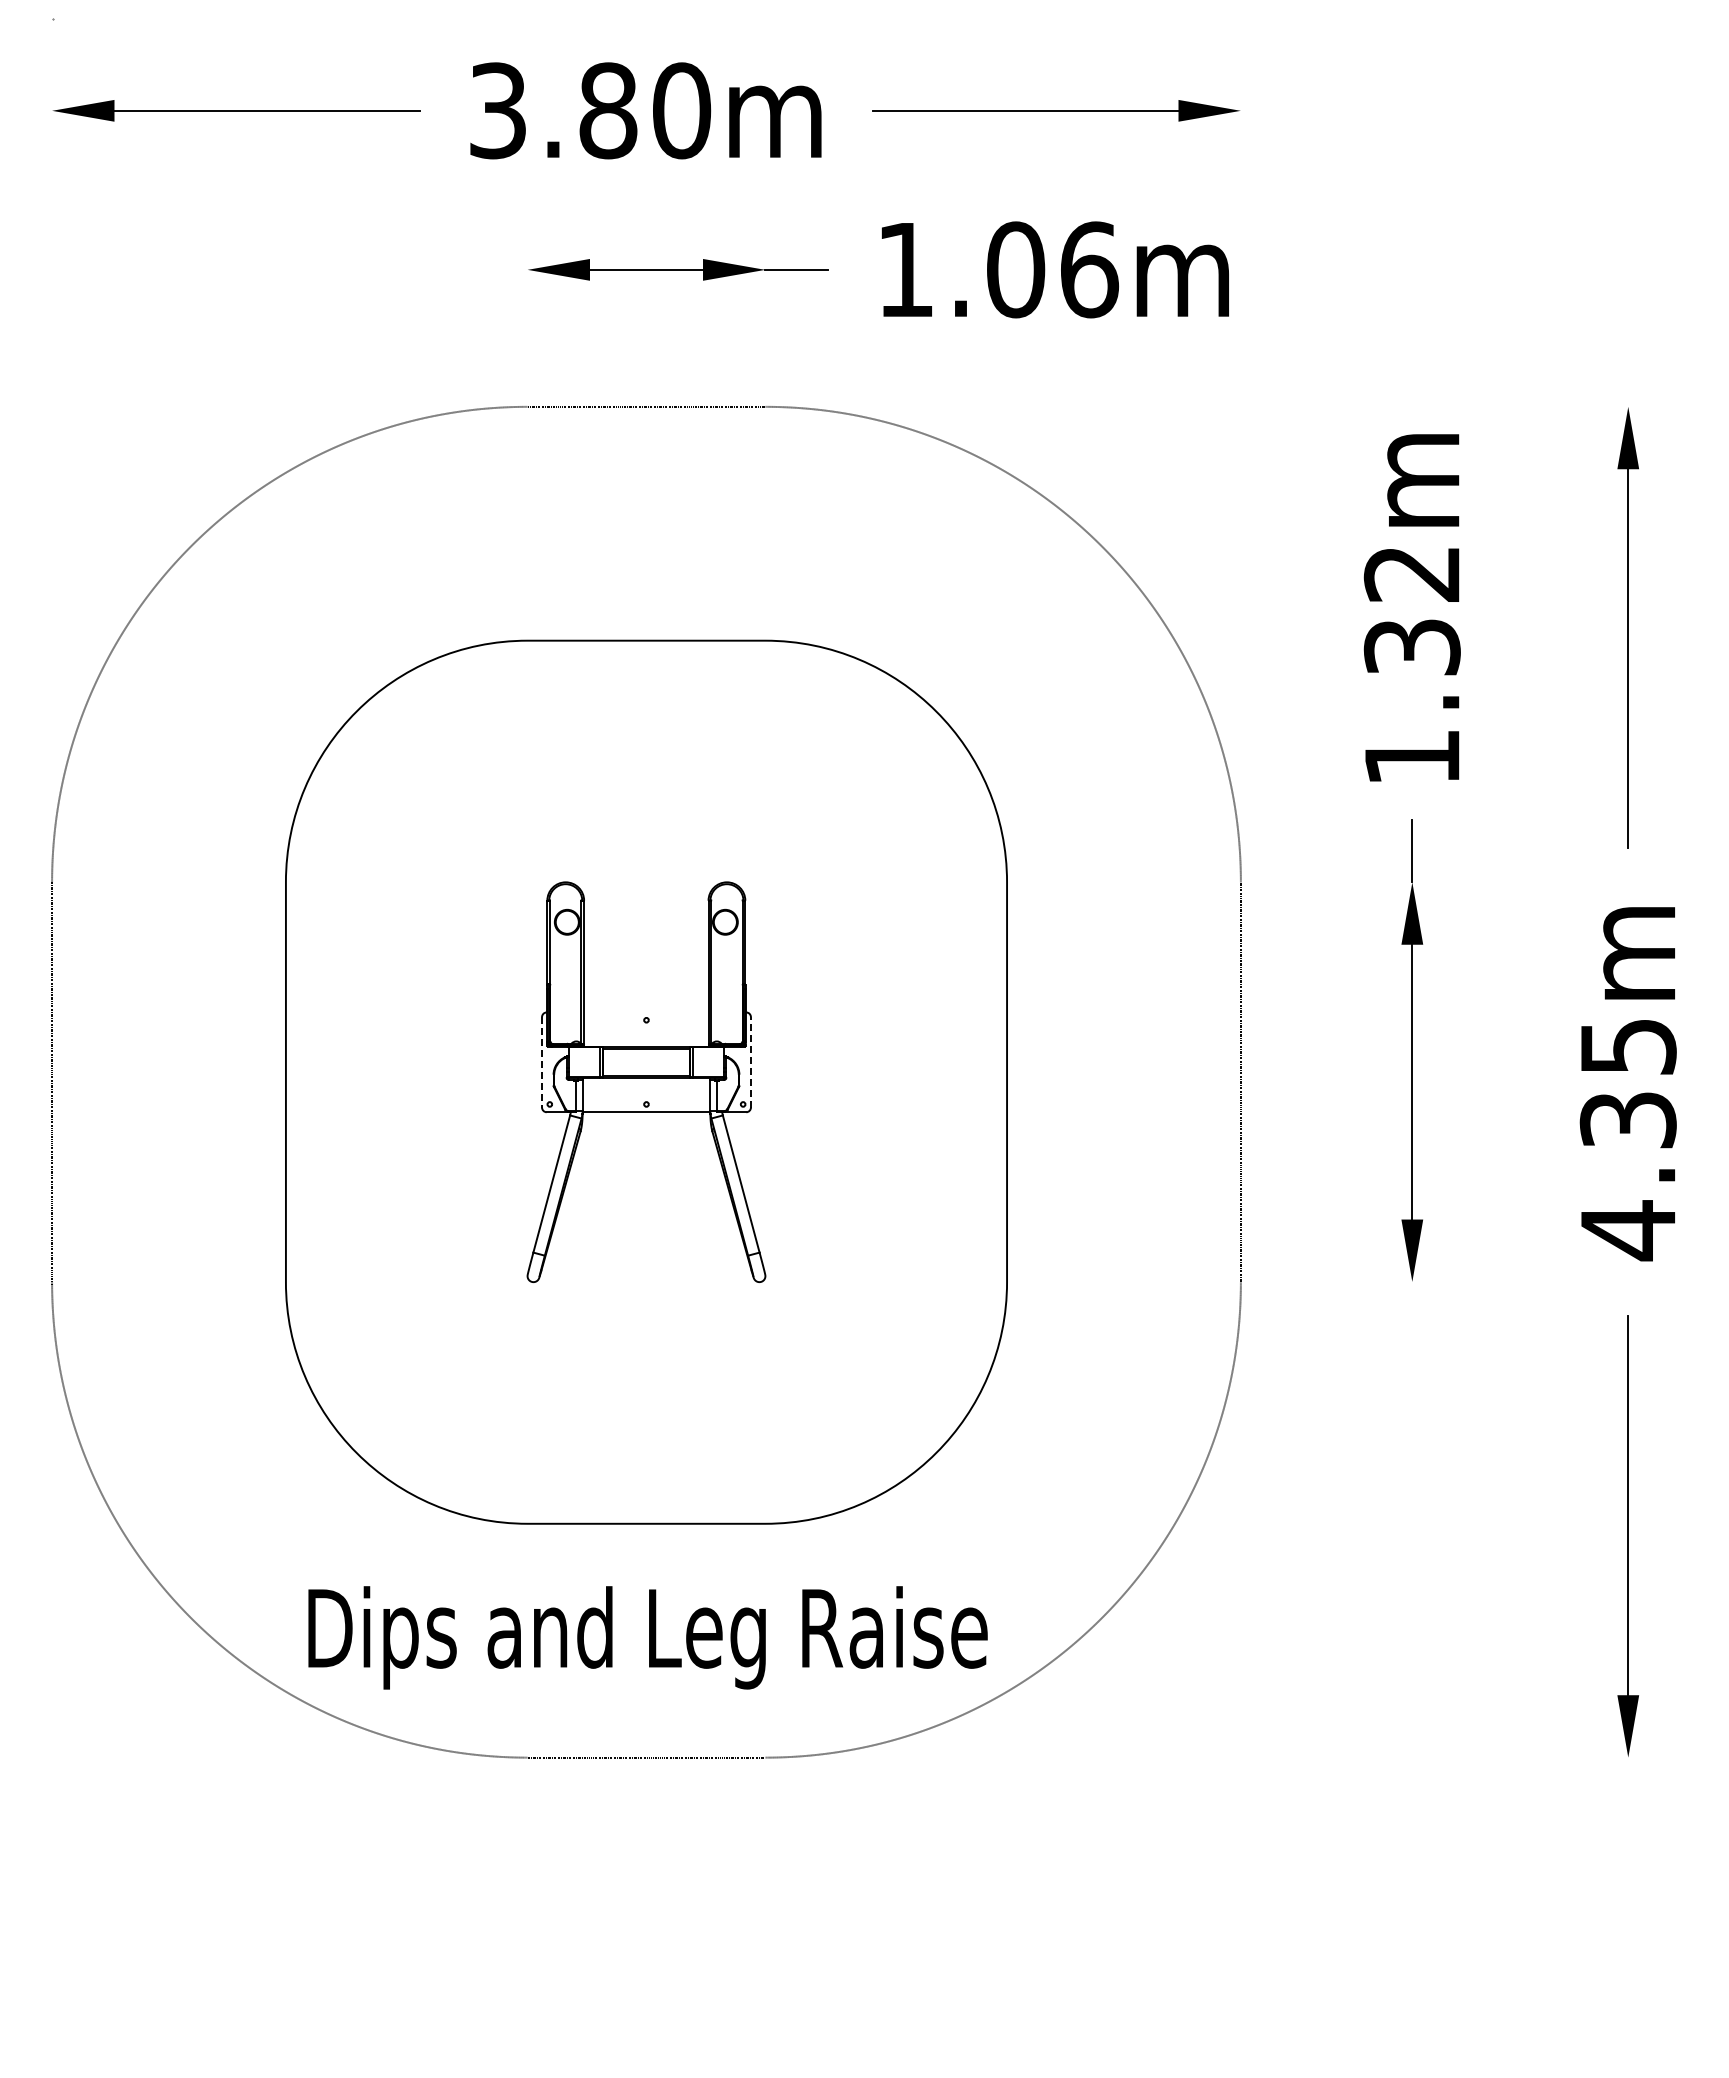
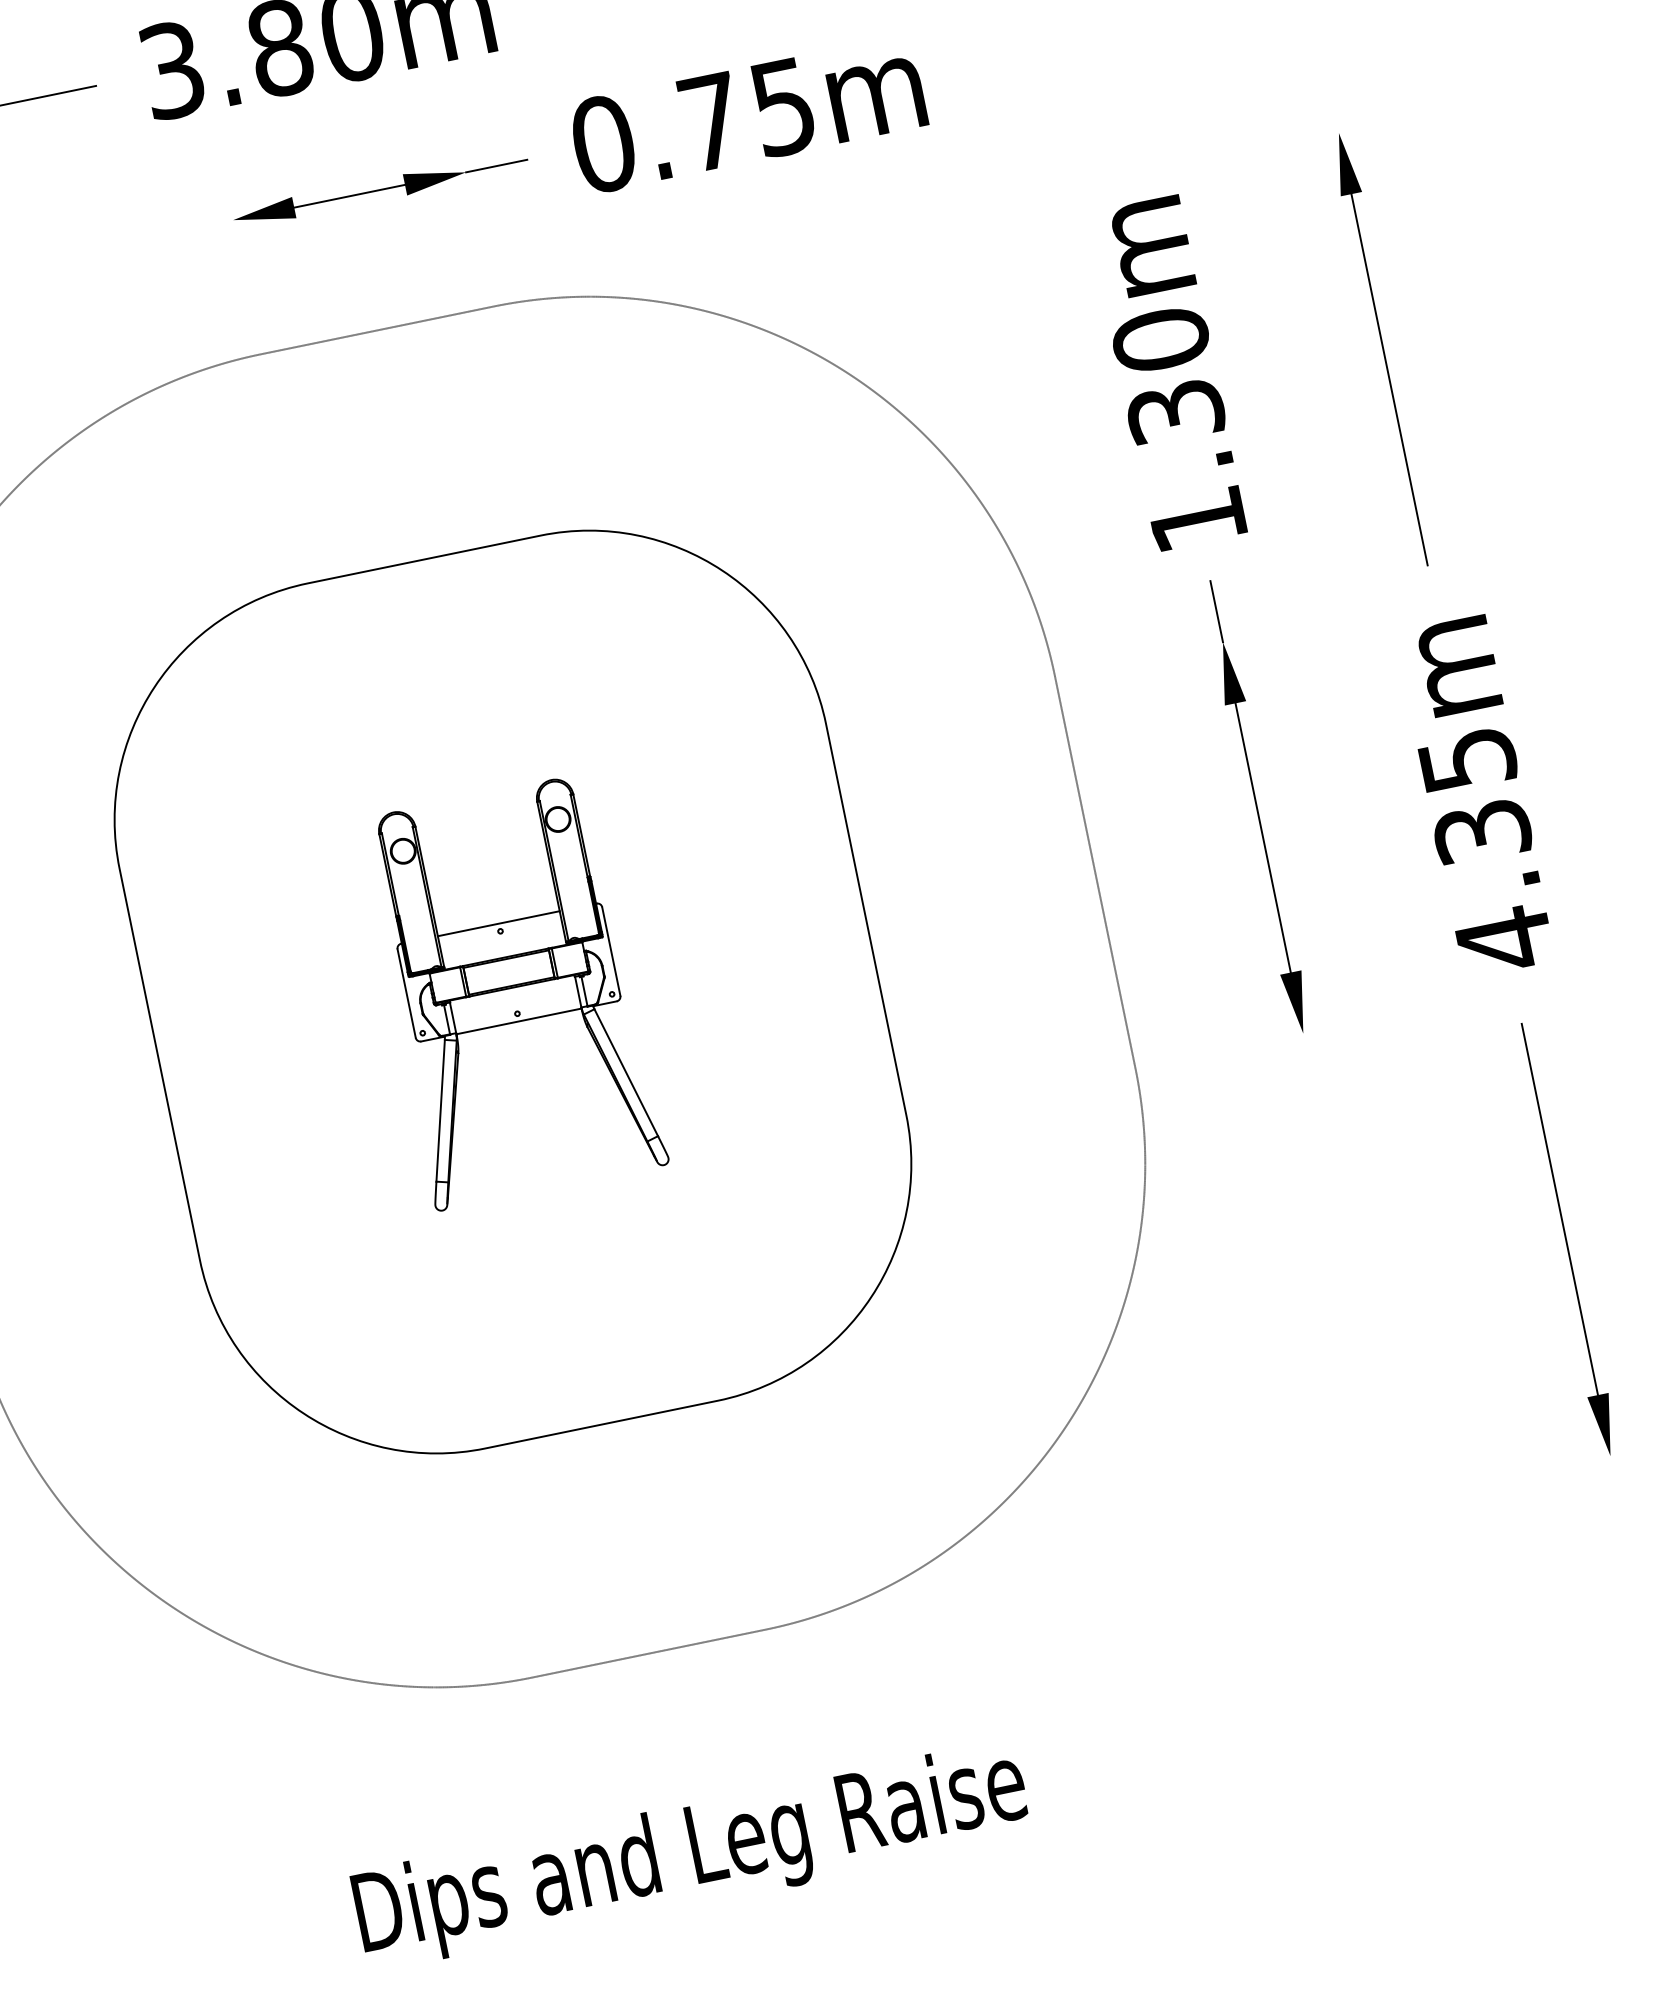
text: (997, 269) -> (693, 125), 1.06m -> 0.75m
text: (1411, 573) -> (1160, 339), 1.32m -> 1.30m
line: (646, 1012) -> (498, 923), added
line: (750, 1061) -> (610, 950), dashed -> solid
line: (542, 1062) -> (407, 993), dashed -> solid
text: (647, 1637) -> (691, 1855), moved

